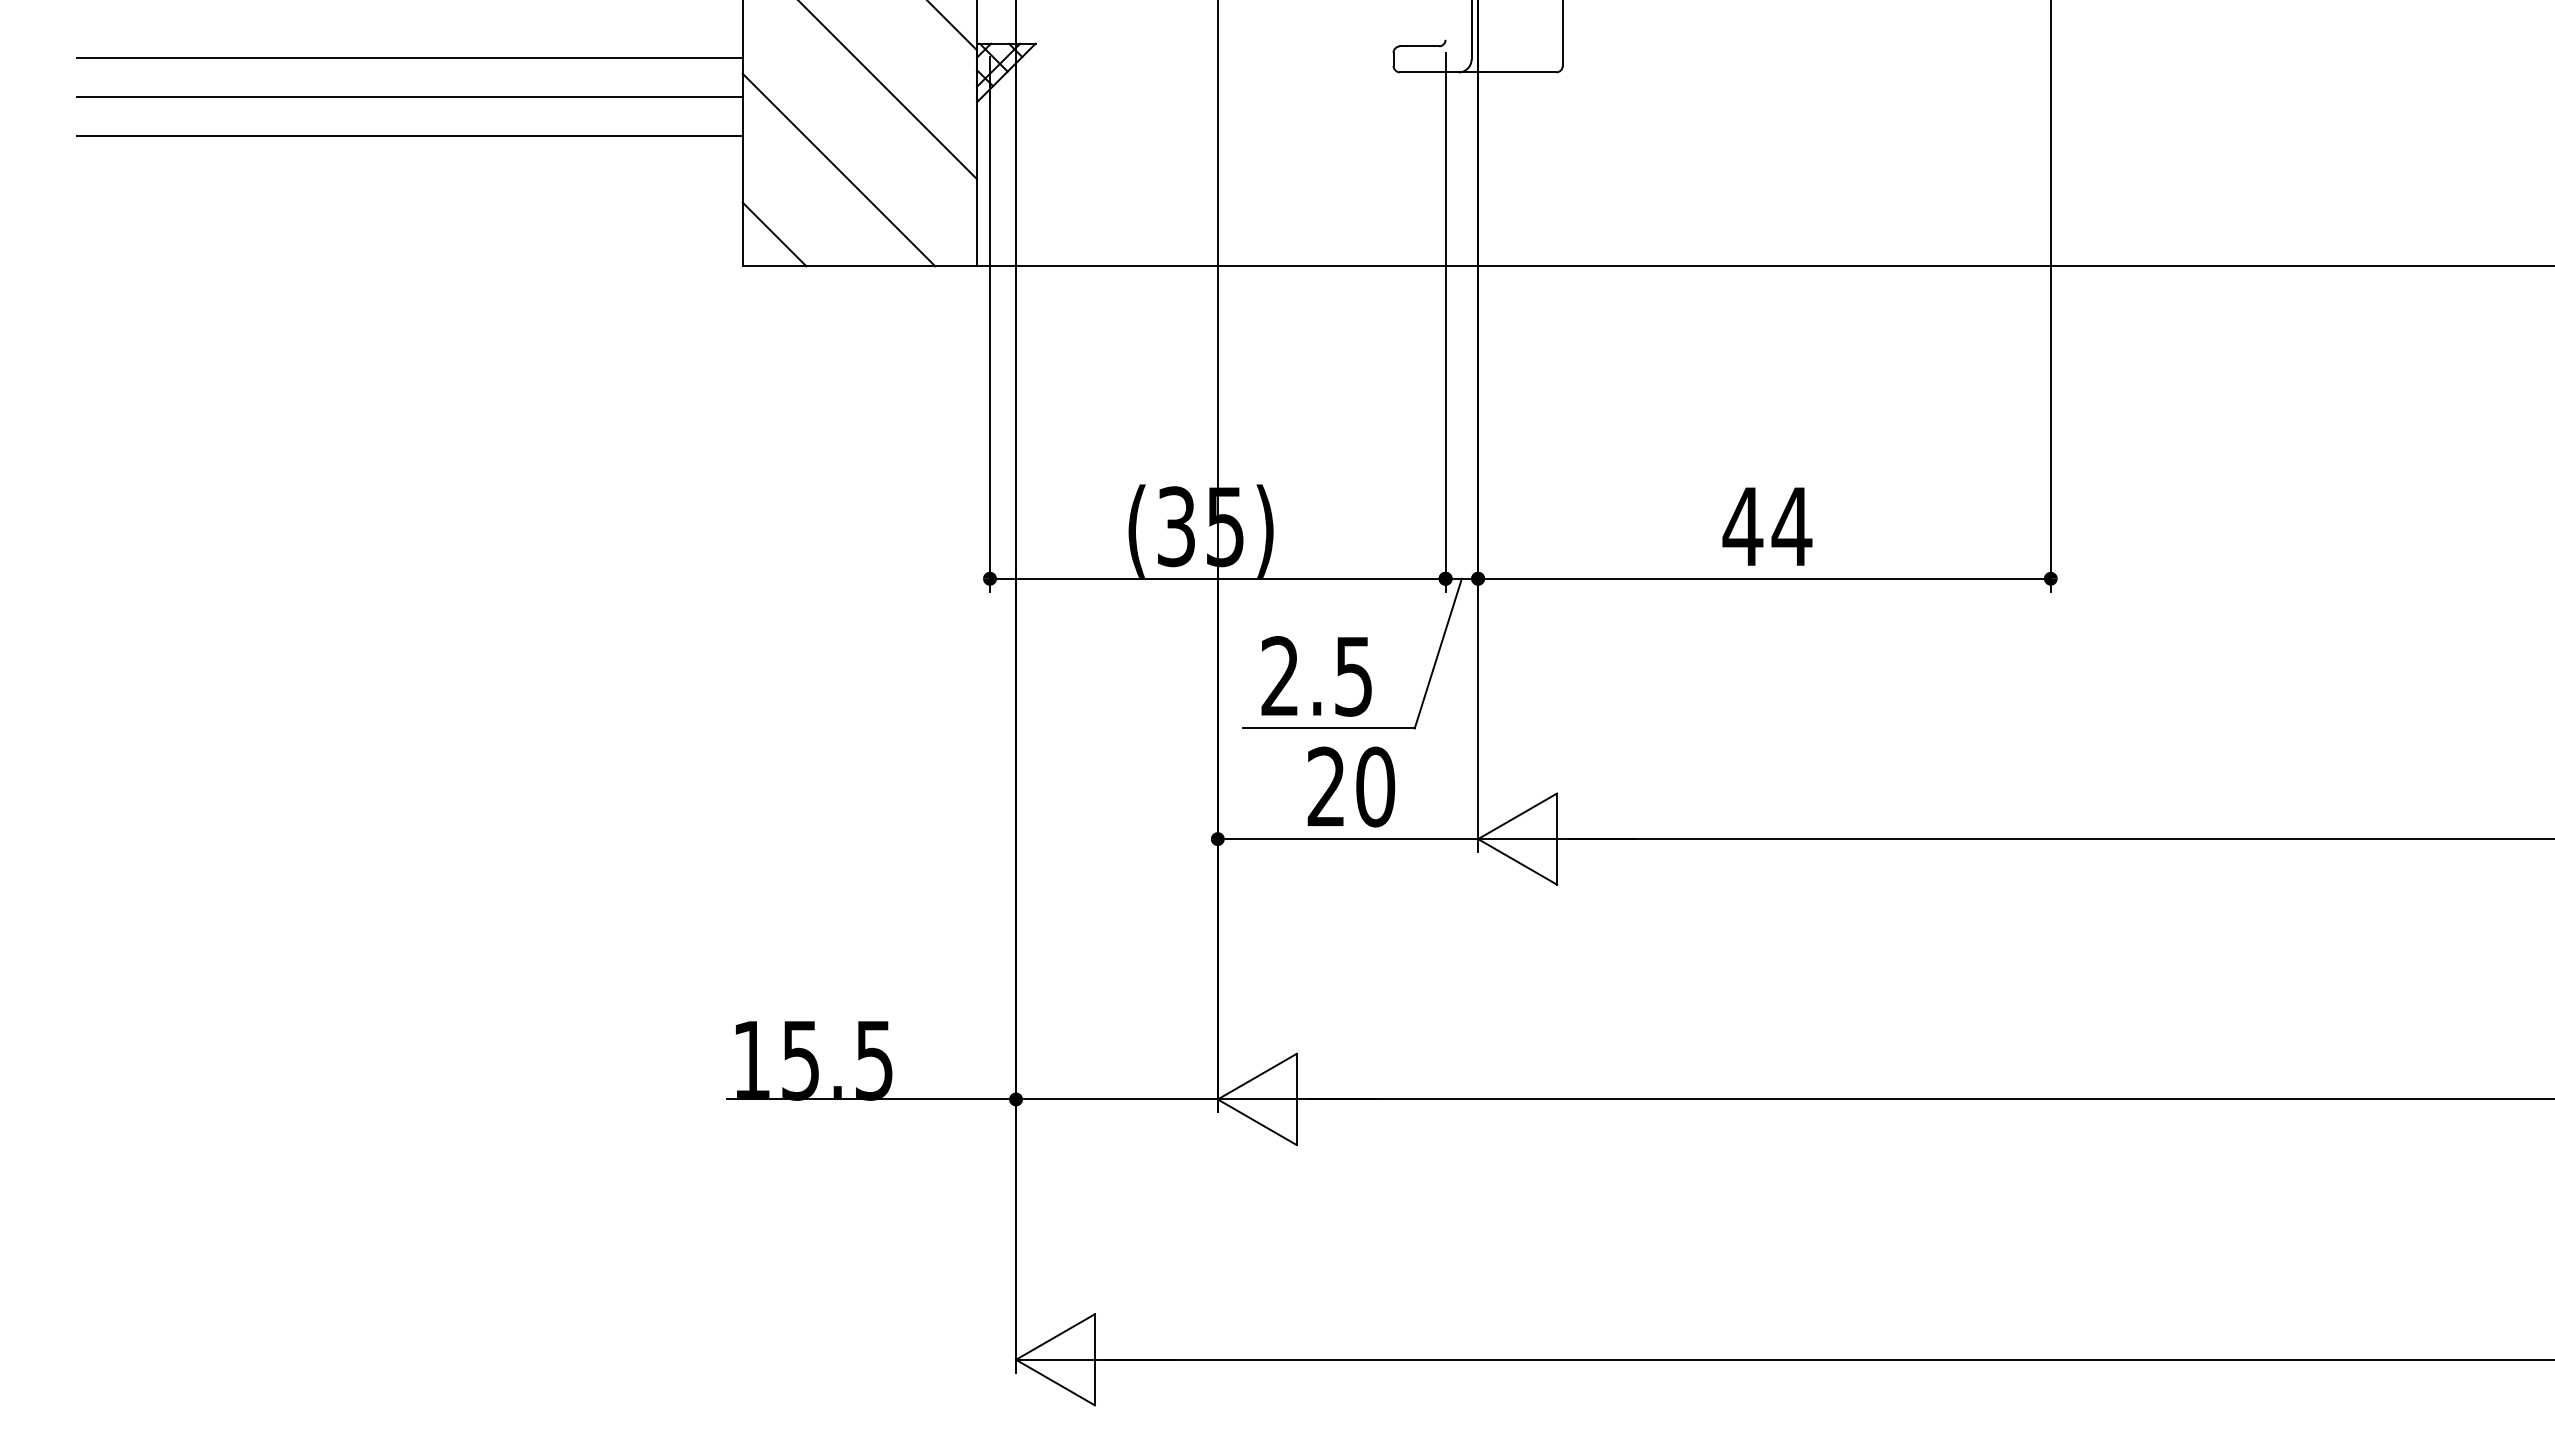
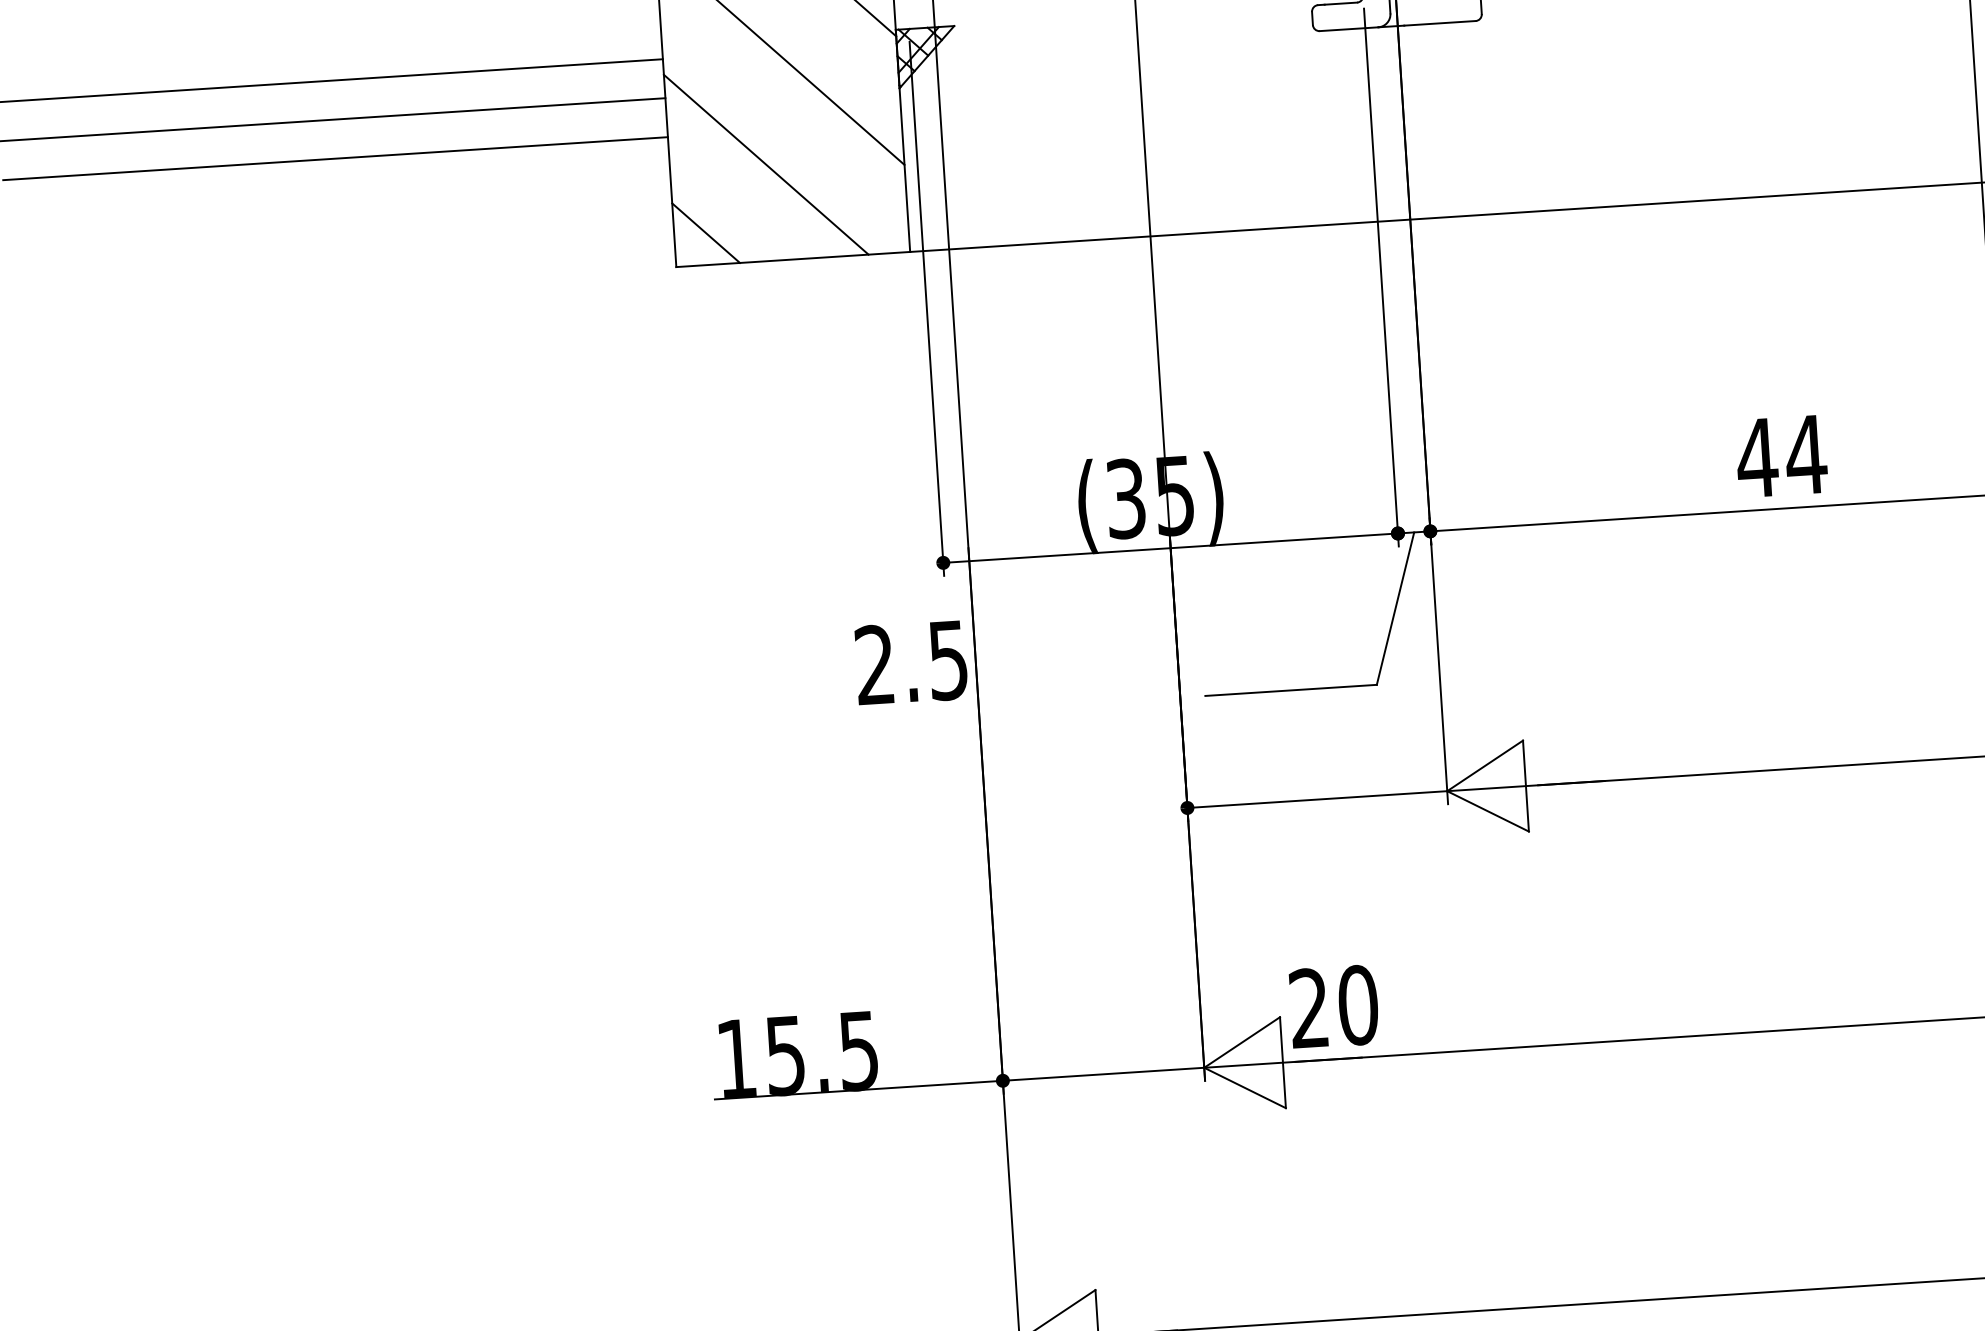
text: (1767, 526) -> (1781, 456), moved
text: (1316, 676) -> (911, 662), moved
text: (1351, 786) -> (1334, 1006), moved

